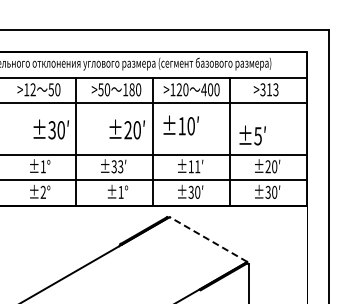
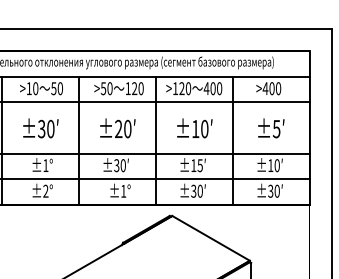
text: (32, 89) -> (35, 88), >12 -> >10
text: (131, 89) -> (134, 88), 180 -> 120
text: (269, 89) -> (272, 88), >313 -> >400
text: (180, 125) -> (194, 128), moved
text: (50, 129) -> (40, 128), moved
text: (126, 129) -> (117, 128), moved
text: (252, 135) -> (271, 128), moved
text: (120, 166) -> (123, 165), ±33 -> ±30
text: (197, 166) -> (200, 165), ±11 -> ±15
text: (267, 166) -> (270, 165), ±20 -> ±10
line: (208, 239) -> (211, 238), dashed -> solid

